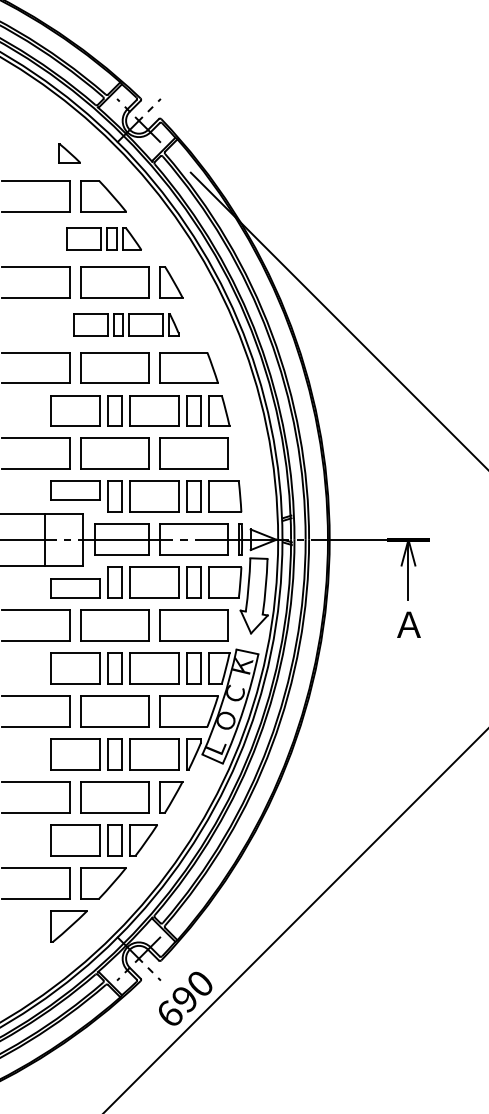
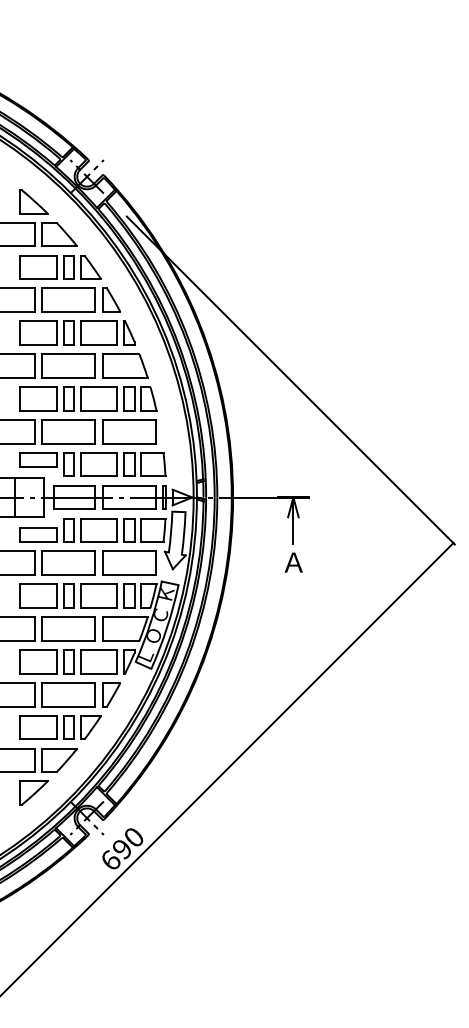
part: (68, 153) -> (33, 201), size x1.67
part: (104, 239) -> (60, 267), size x1.43
part: (126, 324) -> (77, 332), size x1.43

